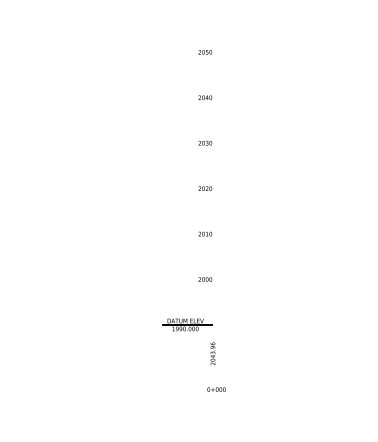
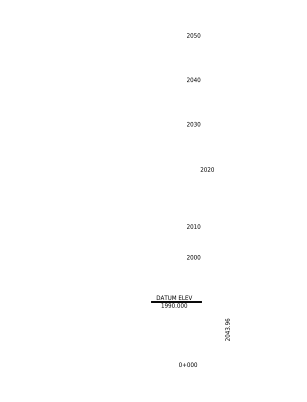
text: (205, 188) -> (207, 169), moved
text: (205, 233) -> (193, 226), moved
text: (212, 353) -> (227, 329), moved
text: (216, 389) -> (187, 364), moved

